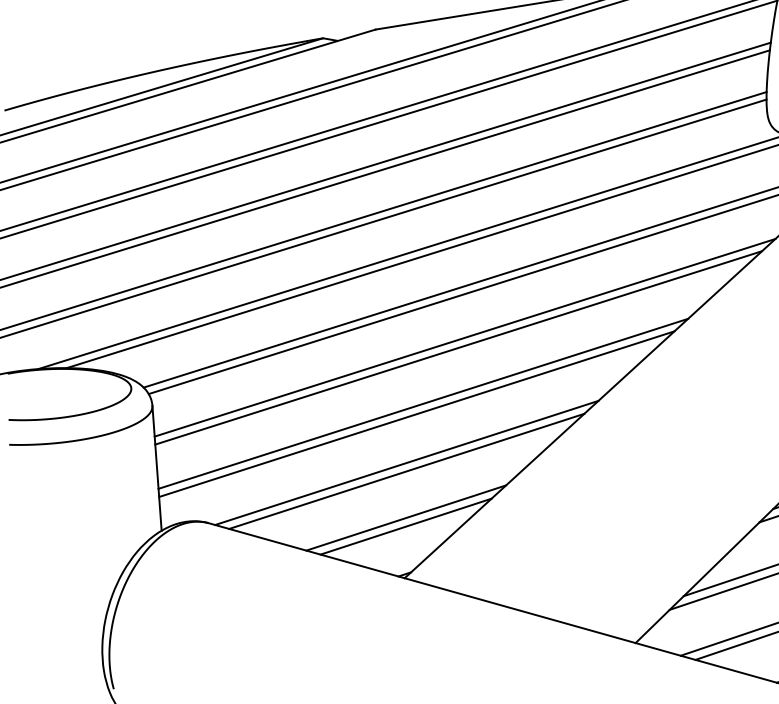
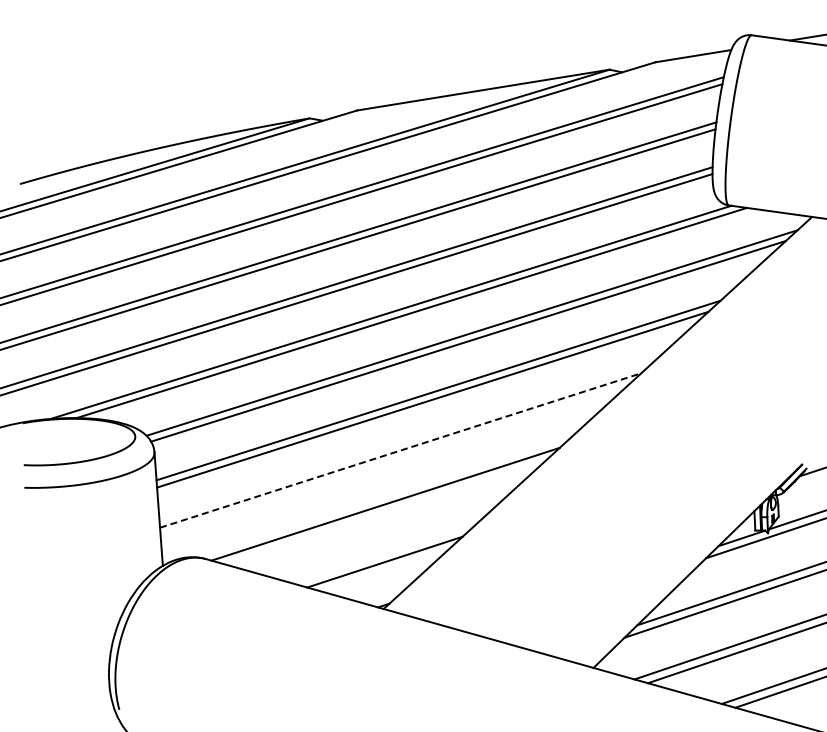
line: (423, 403) -> (400, 450), solid -> dashed
line: (416, 413) -> (394, 459), removed
line: (406, 470) -> (385, 511), removed
line: (405, 517) -> (384, 553), removed

